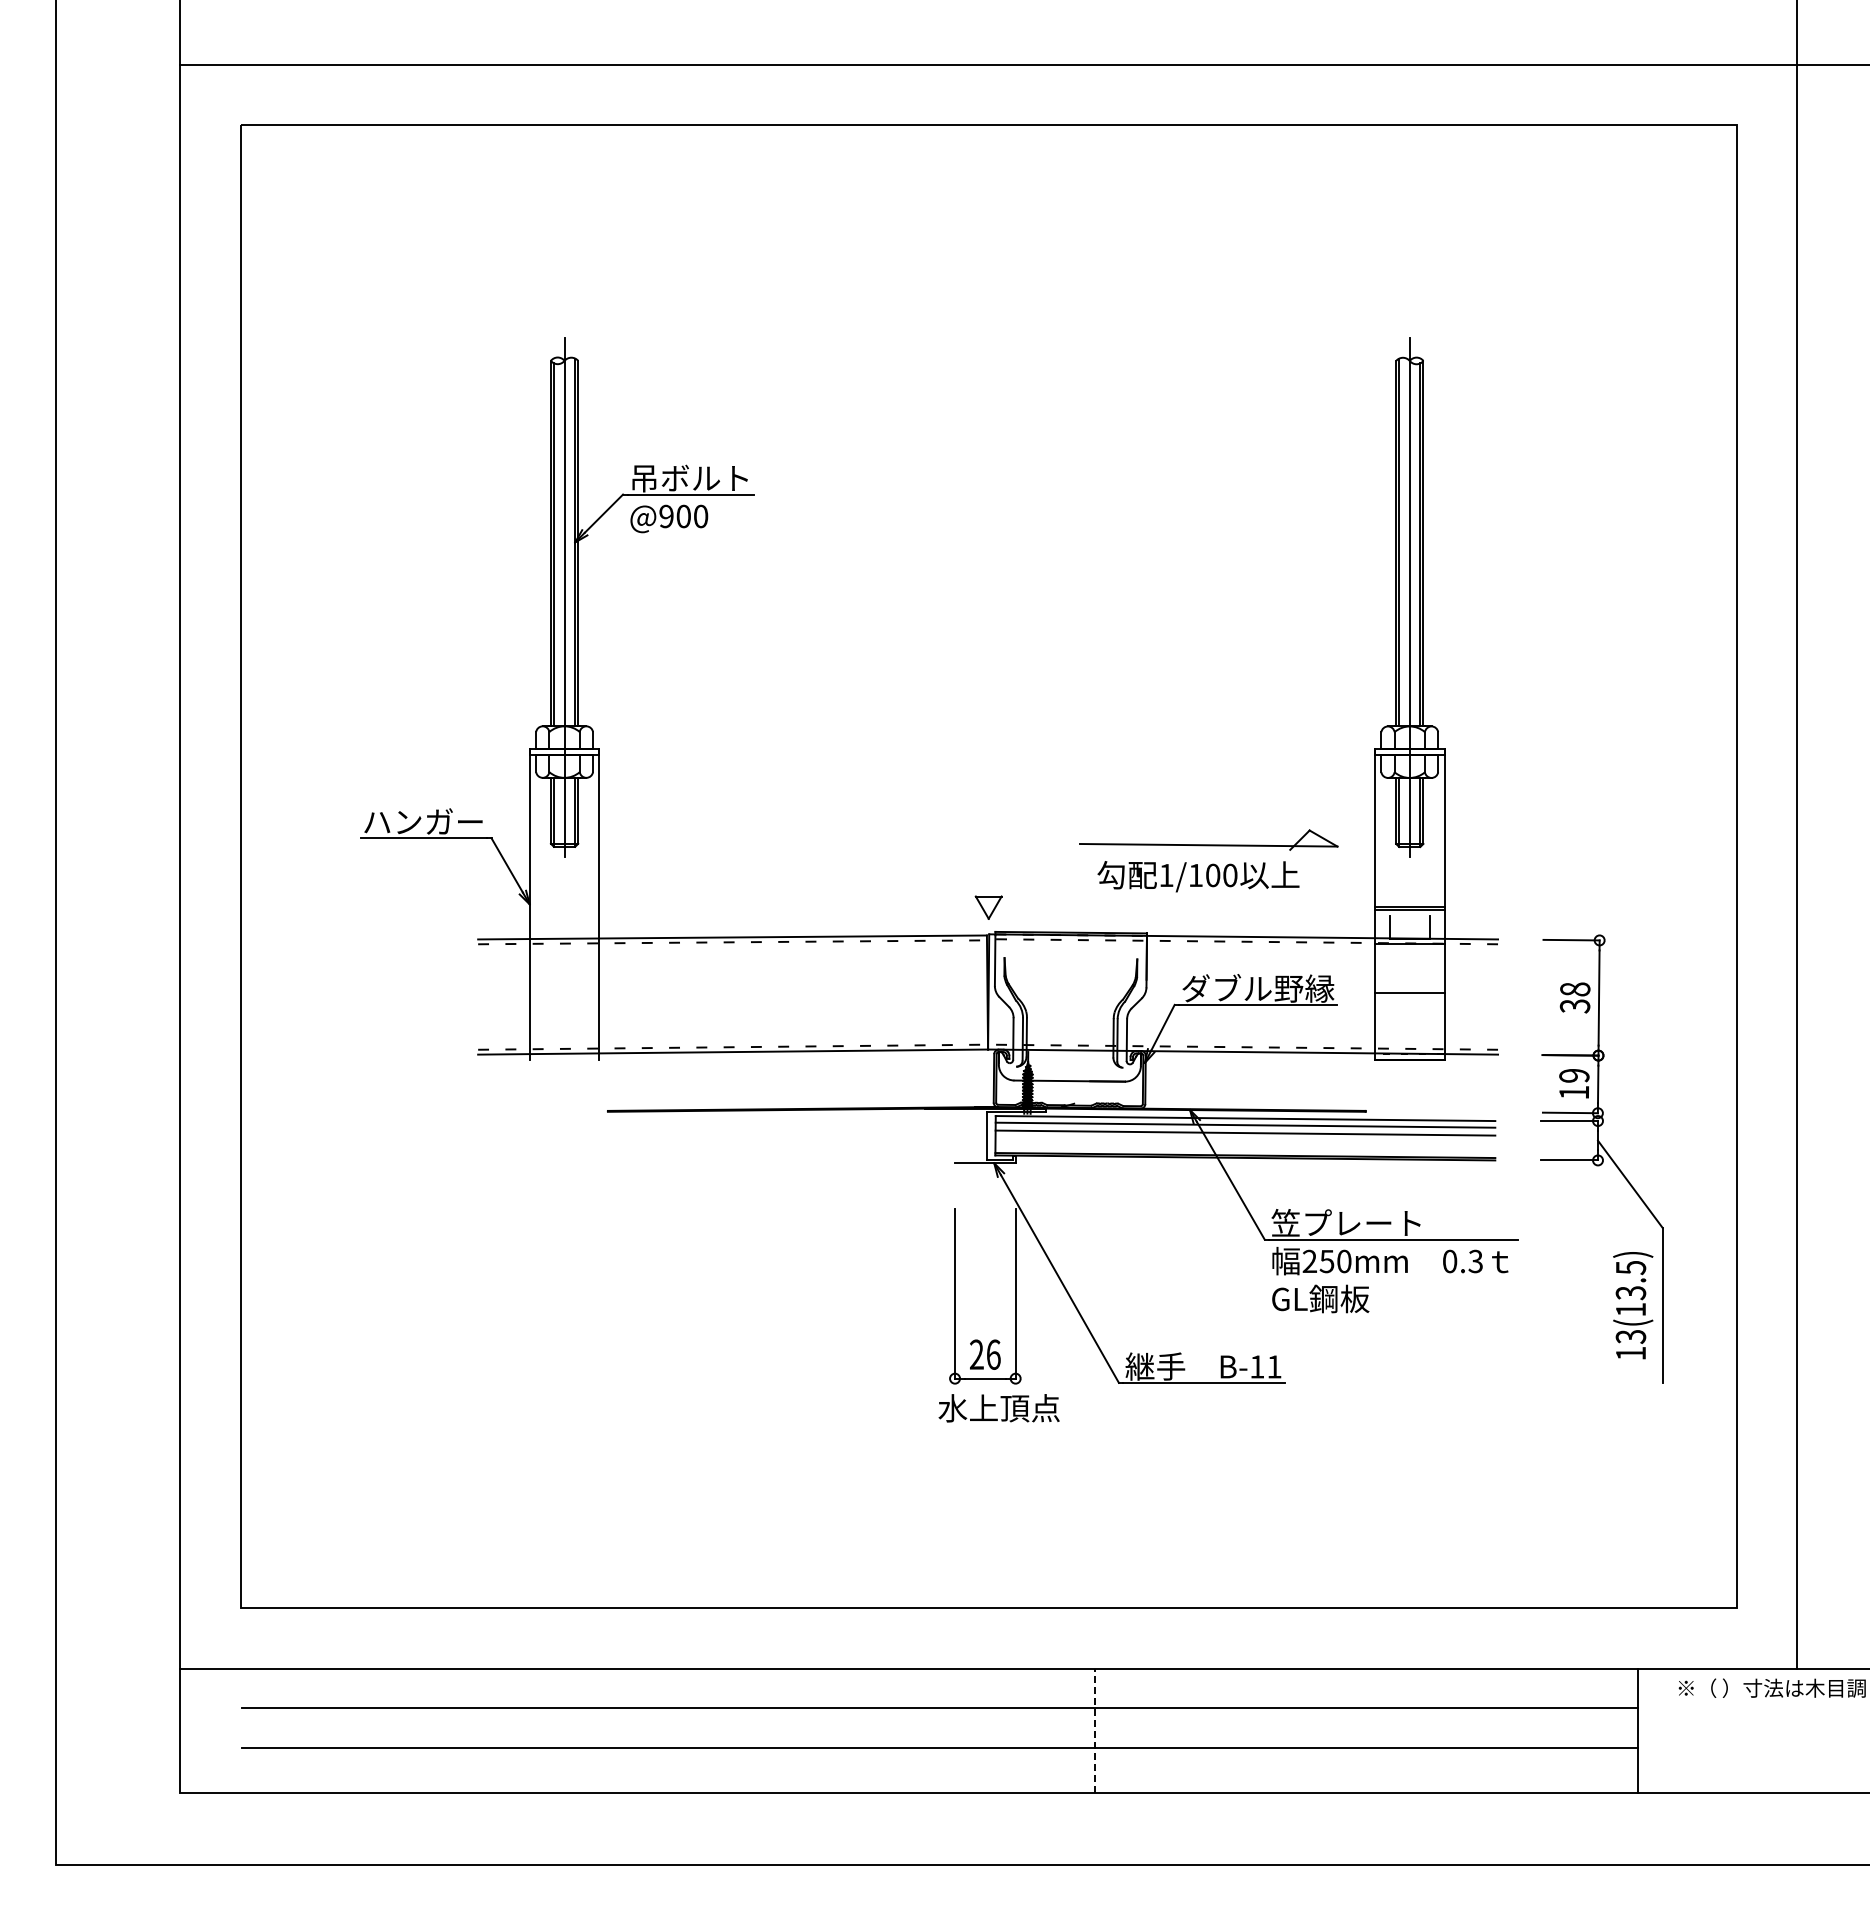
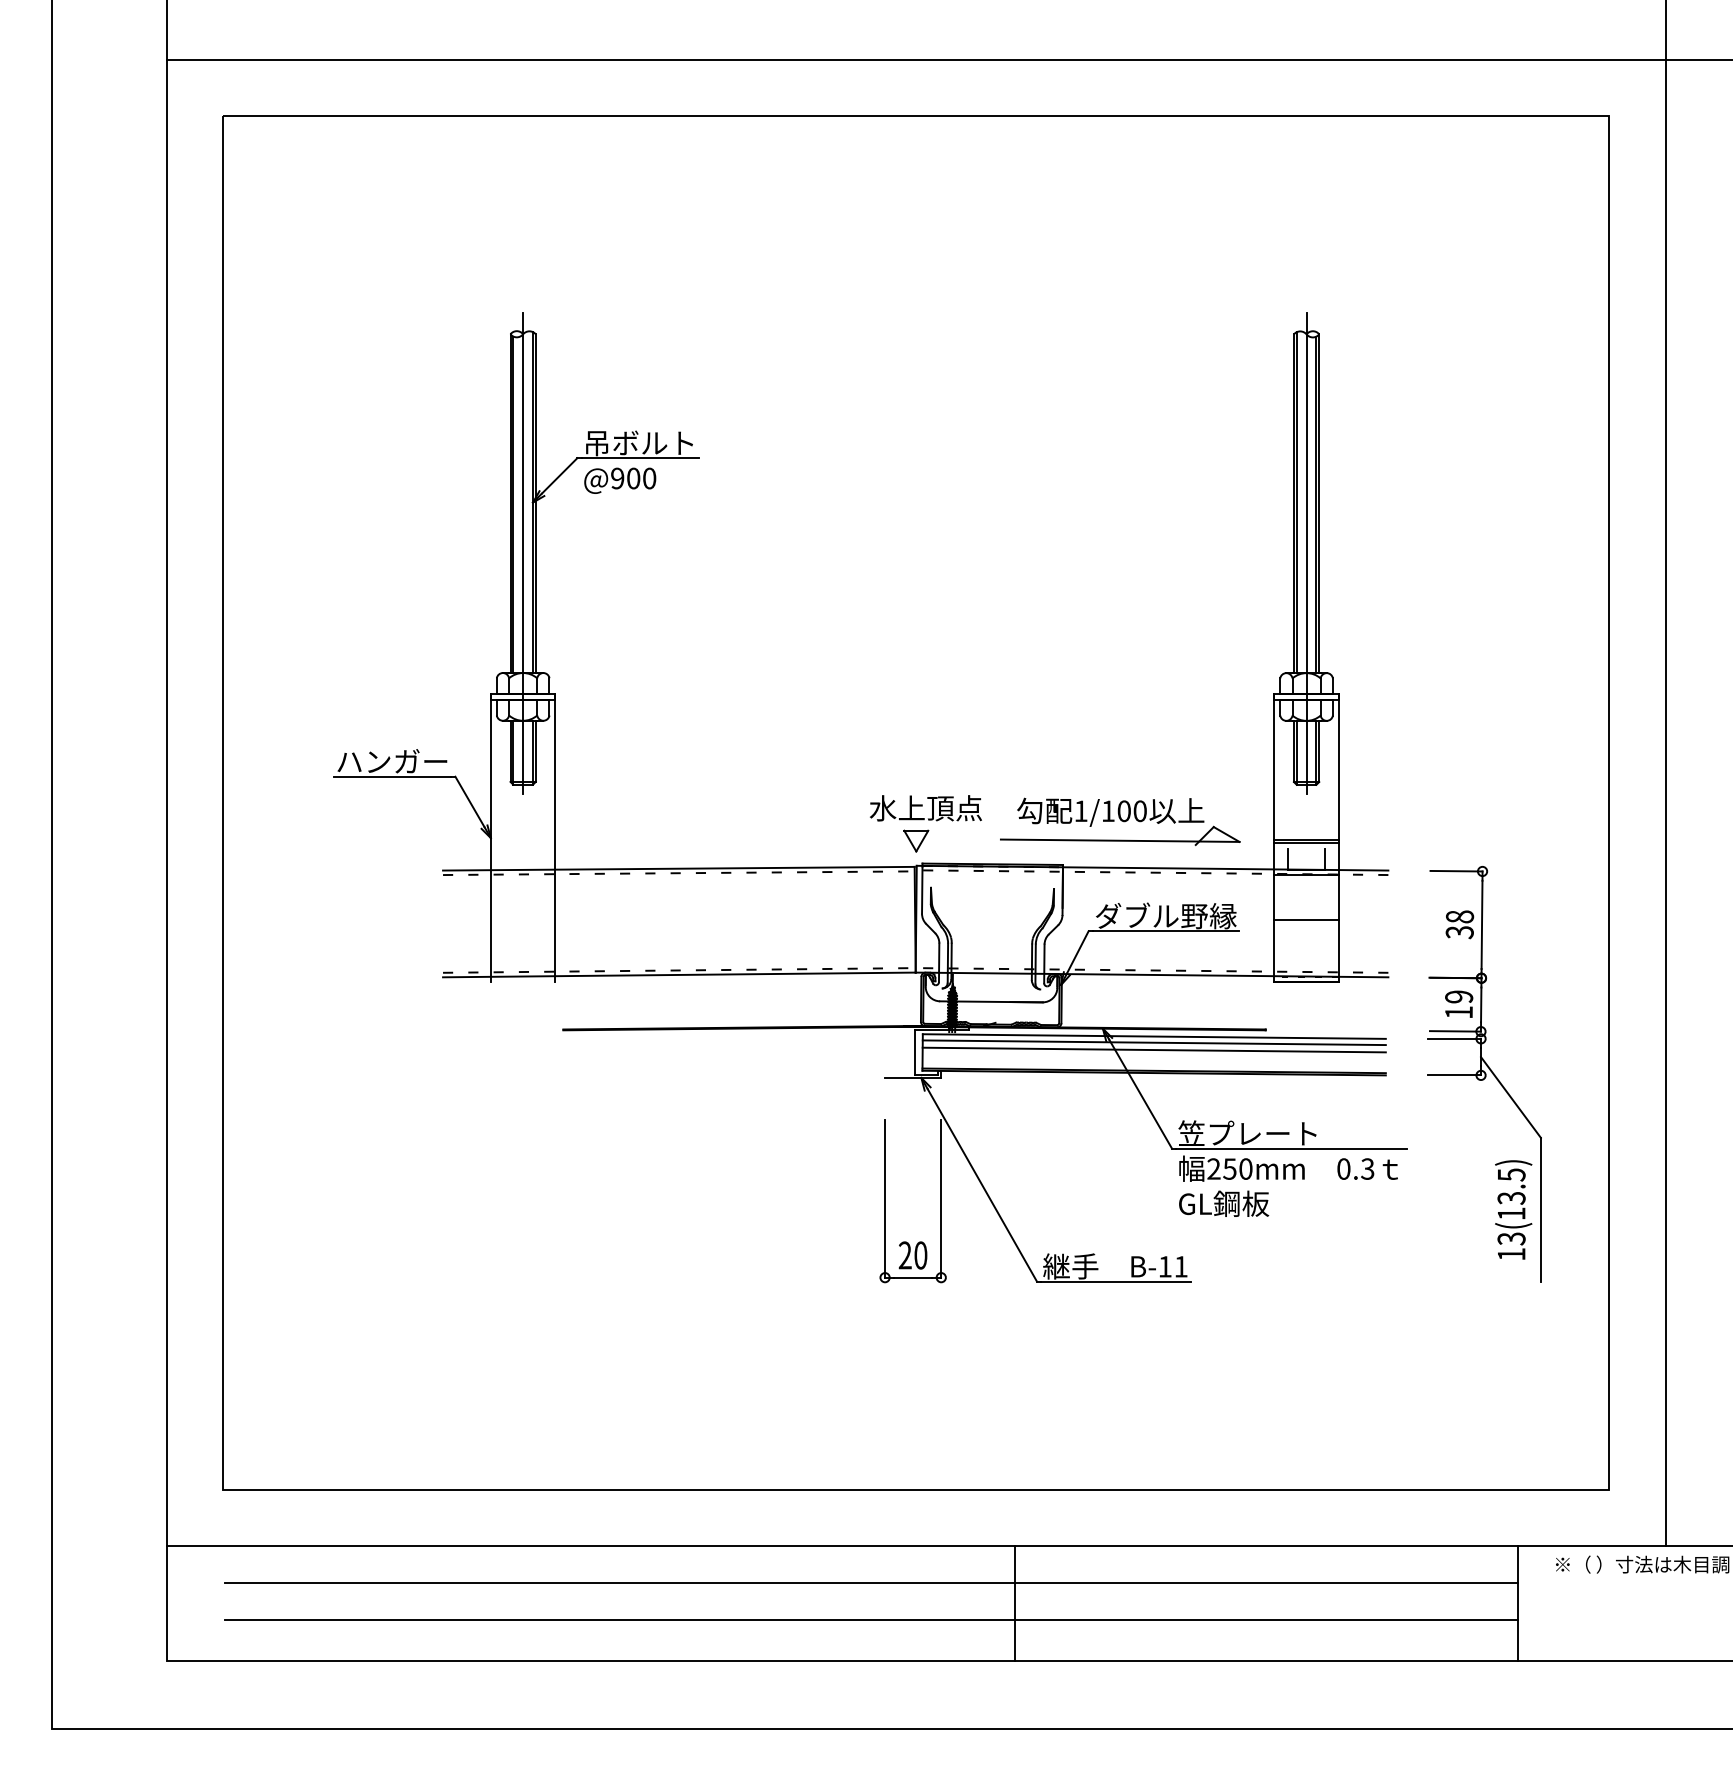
part: (1208, 839) -> (1120, 835), moved
text: (993, 1354) -> (920, 1255), 26 -> 20
text: (998, 1408) -> (925, 808), moved
line: (1095, 1730) -> (1015, 1603), dashed -> solid

